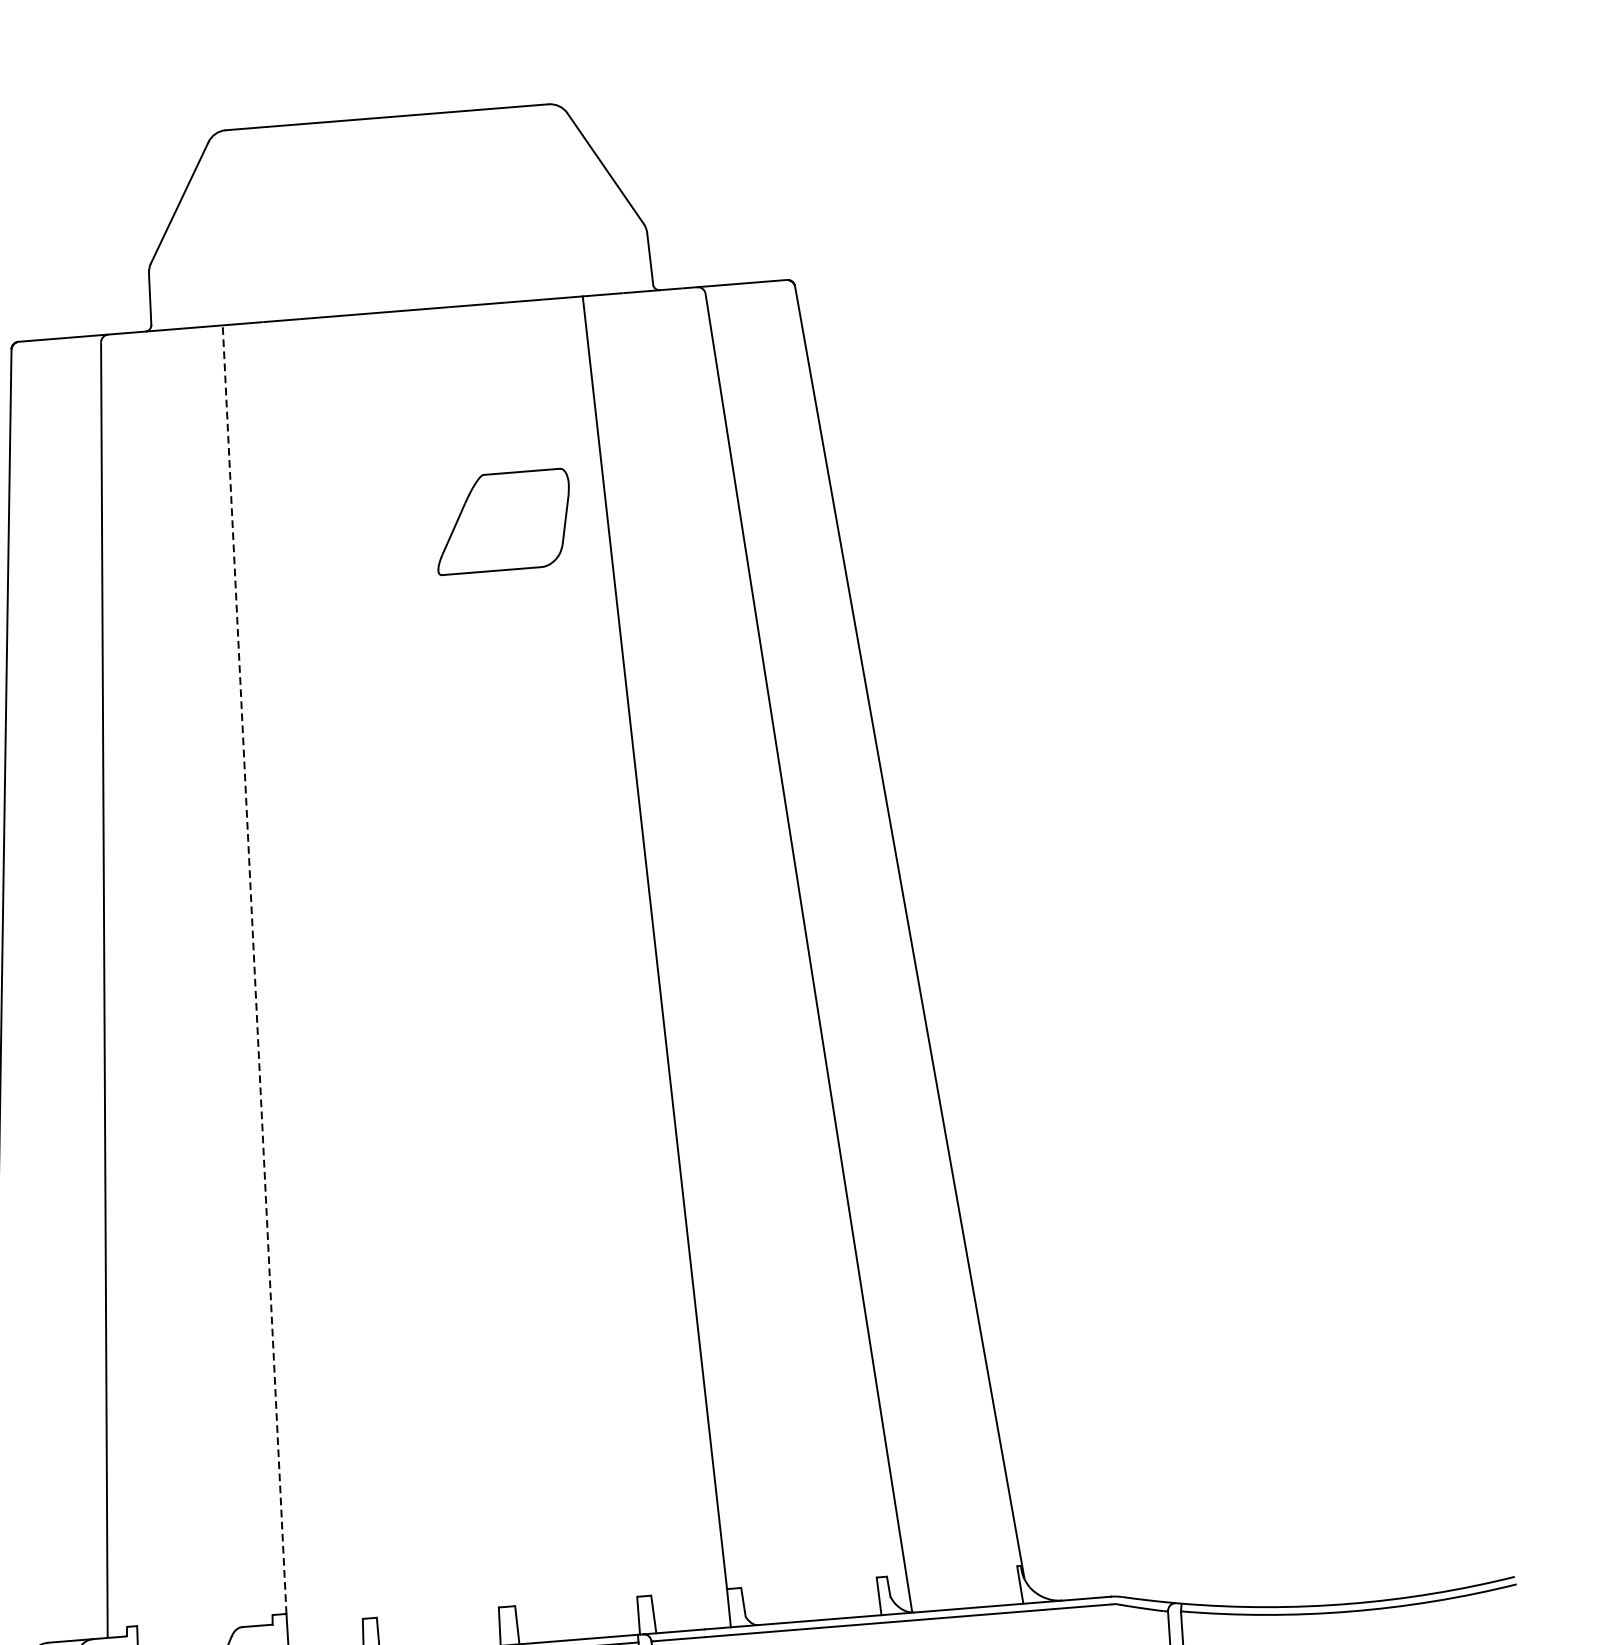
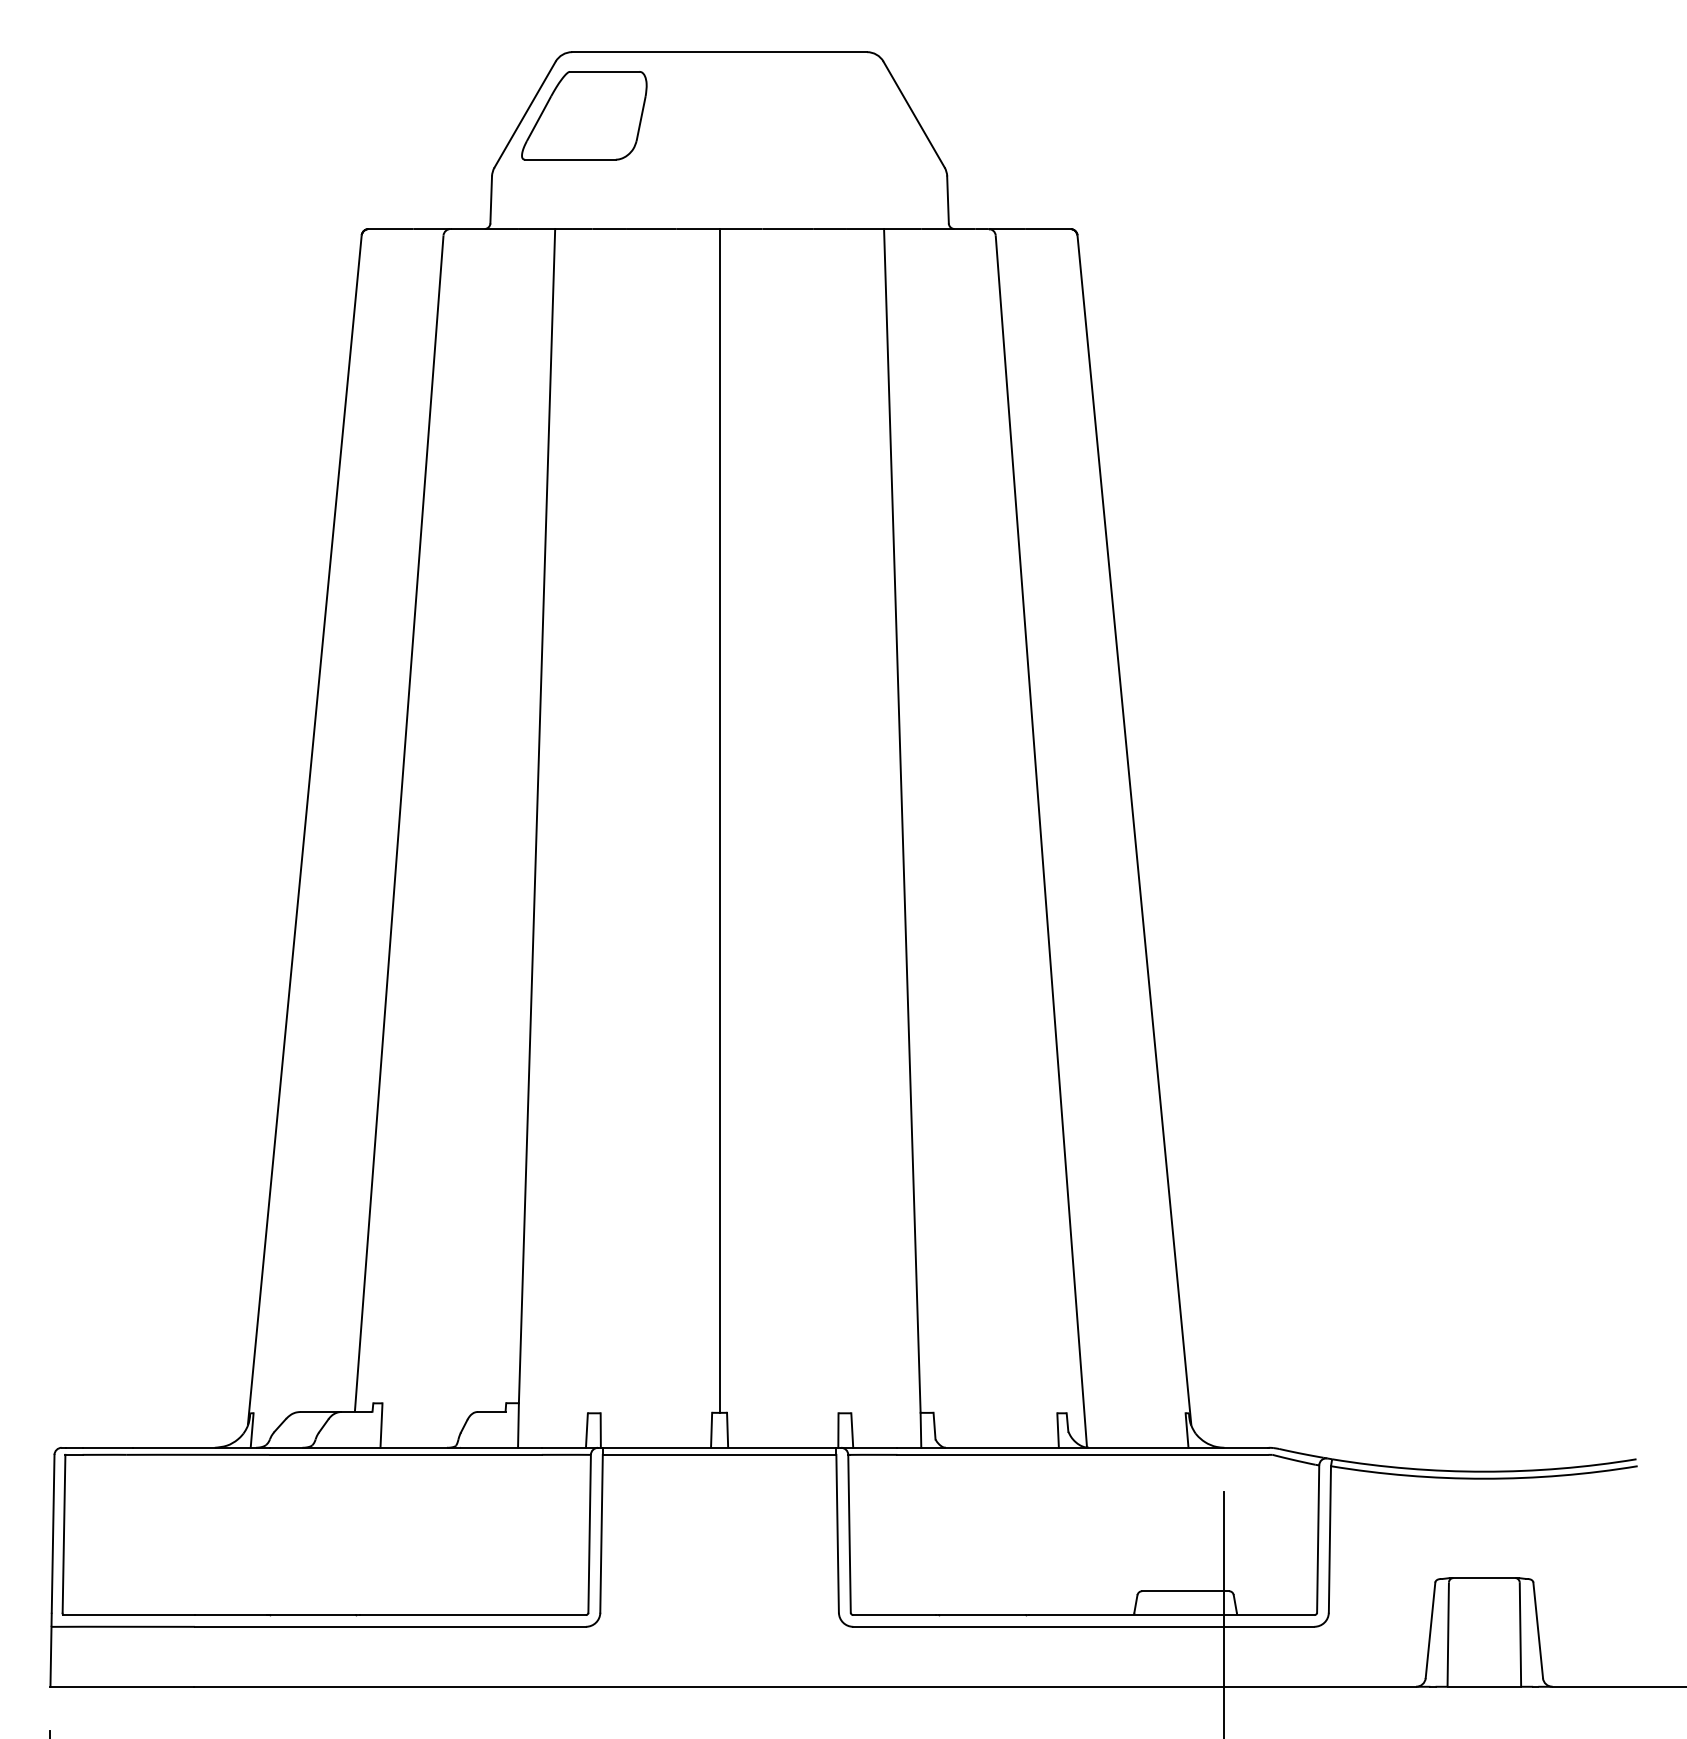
part: (503, 521) -> (584, 115), moved
line: (454, 958) -> (719, 820), added
line: (255, 968) -> (537, 815), dashed -> solid

